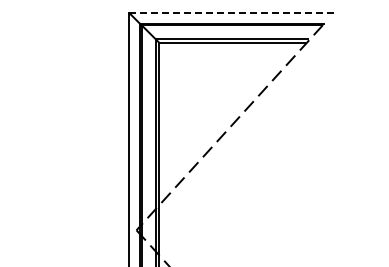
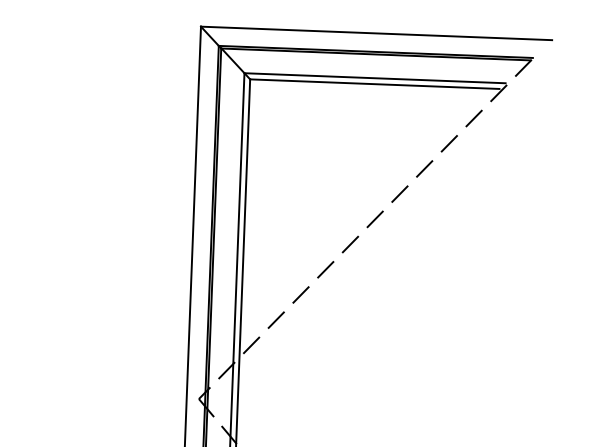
line: (231, 13) -> (375, 33), dashed -> solid

